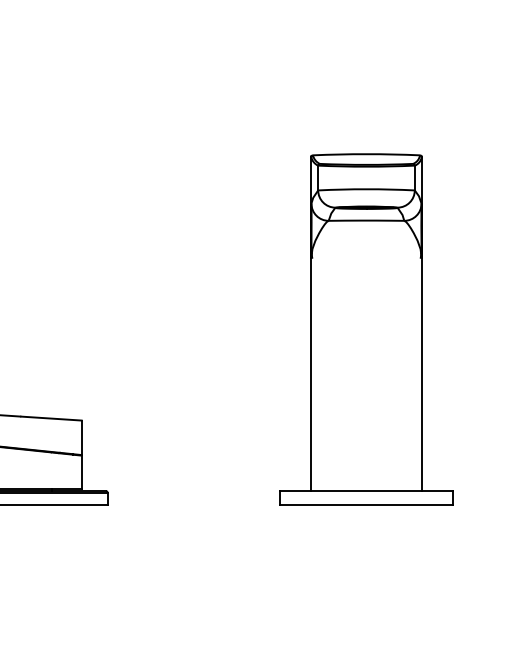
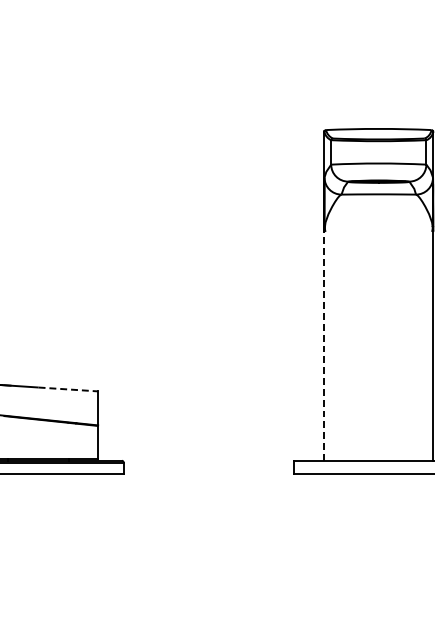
line: (311, 373) -> (324, 345), solid -> dashed
line: (51, 418) -> (68, 389), solid -> dashed

